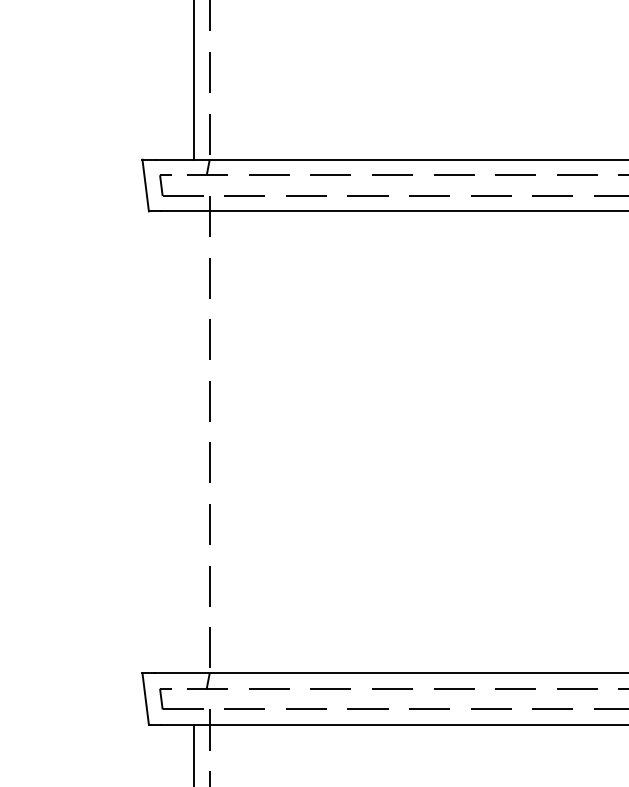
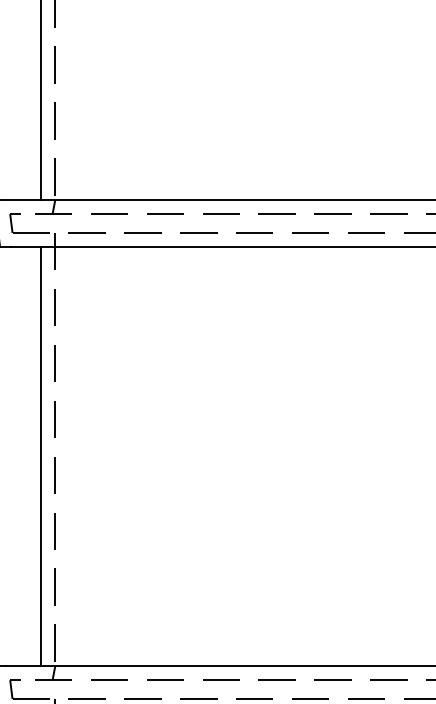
line: (194, 442) -> (41, 456), added

